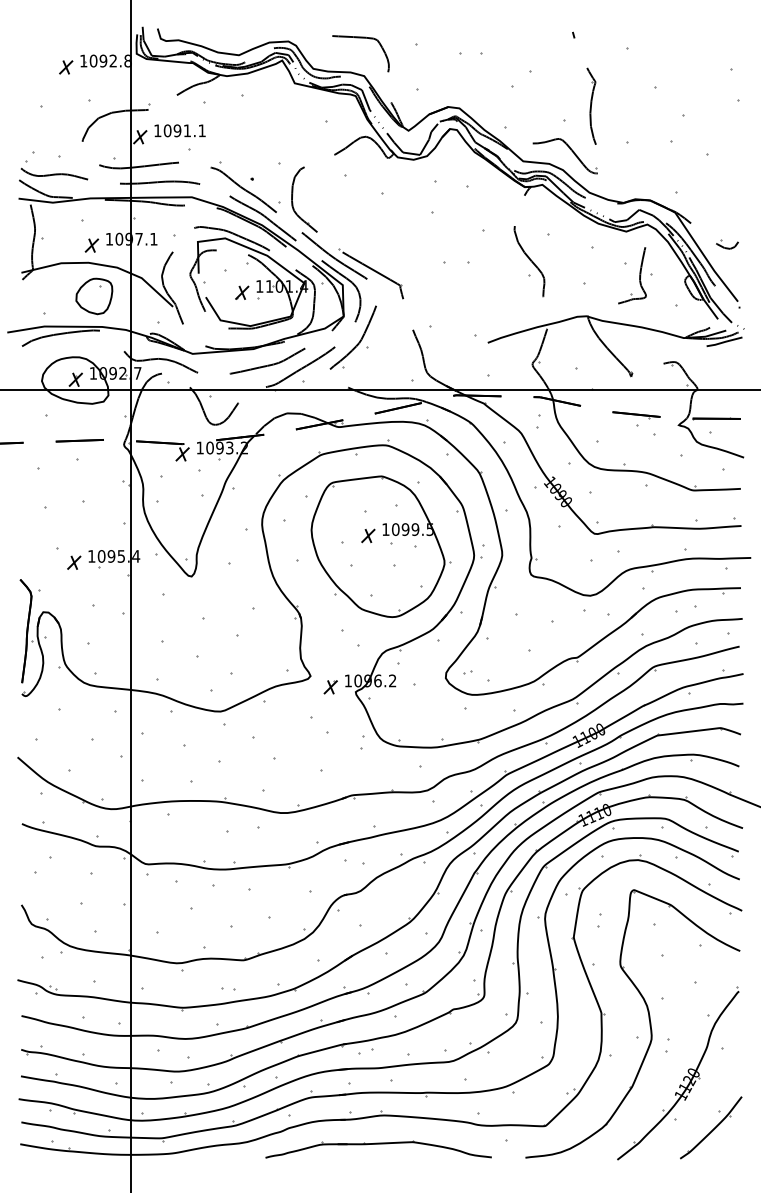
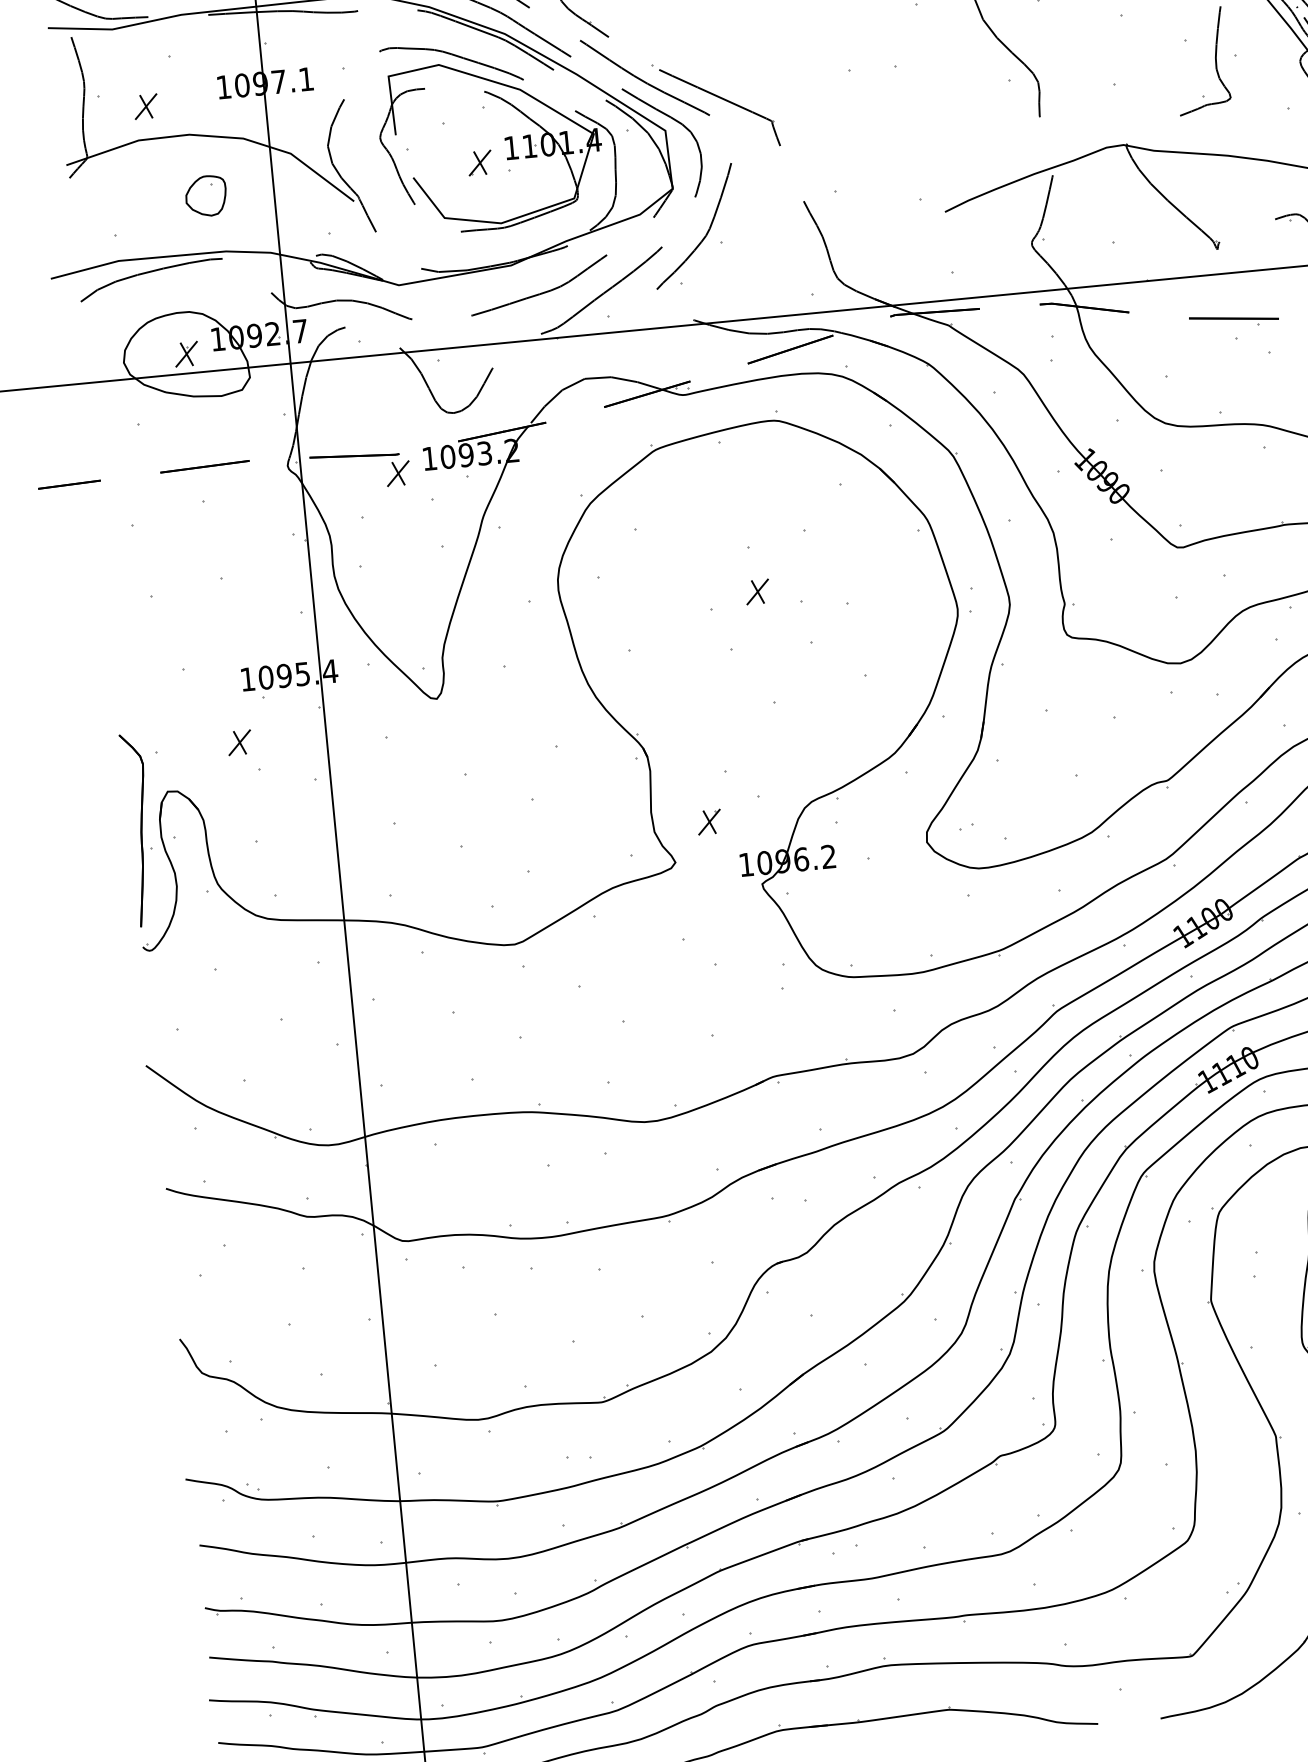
part: (91, 245) -> (145, 106), moved
part: (94, 296) -> (206, 196), size x0.6
part: (380, 546) -> (782, 609), removed
part: (74, 562) -> (240, 742), moved
part: (330, 687) -> (708, 822), moved

